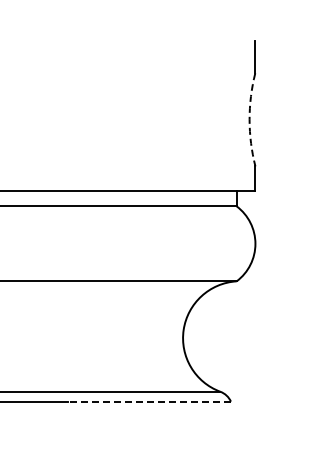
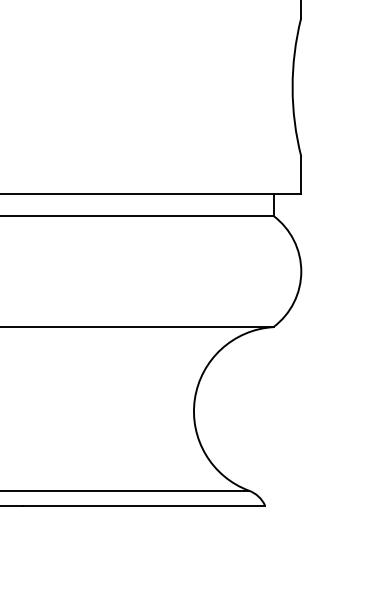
arc: (249, 119) -> (292, 87), dashed -> solid
line: (148, 401) -> (142, 505), dashed -> solid

